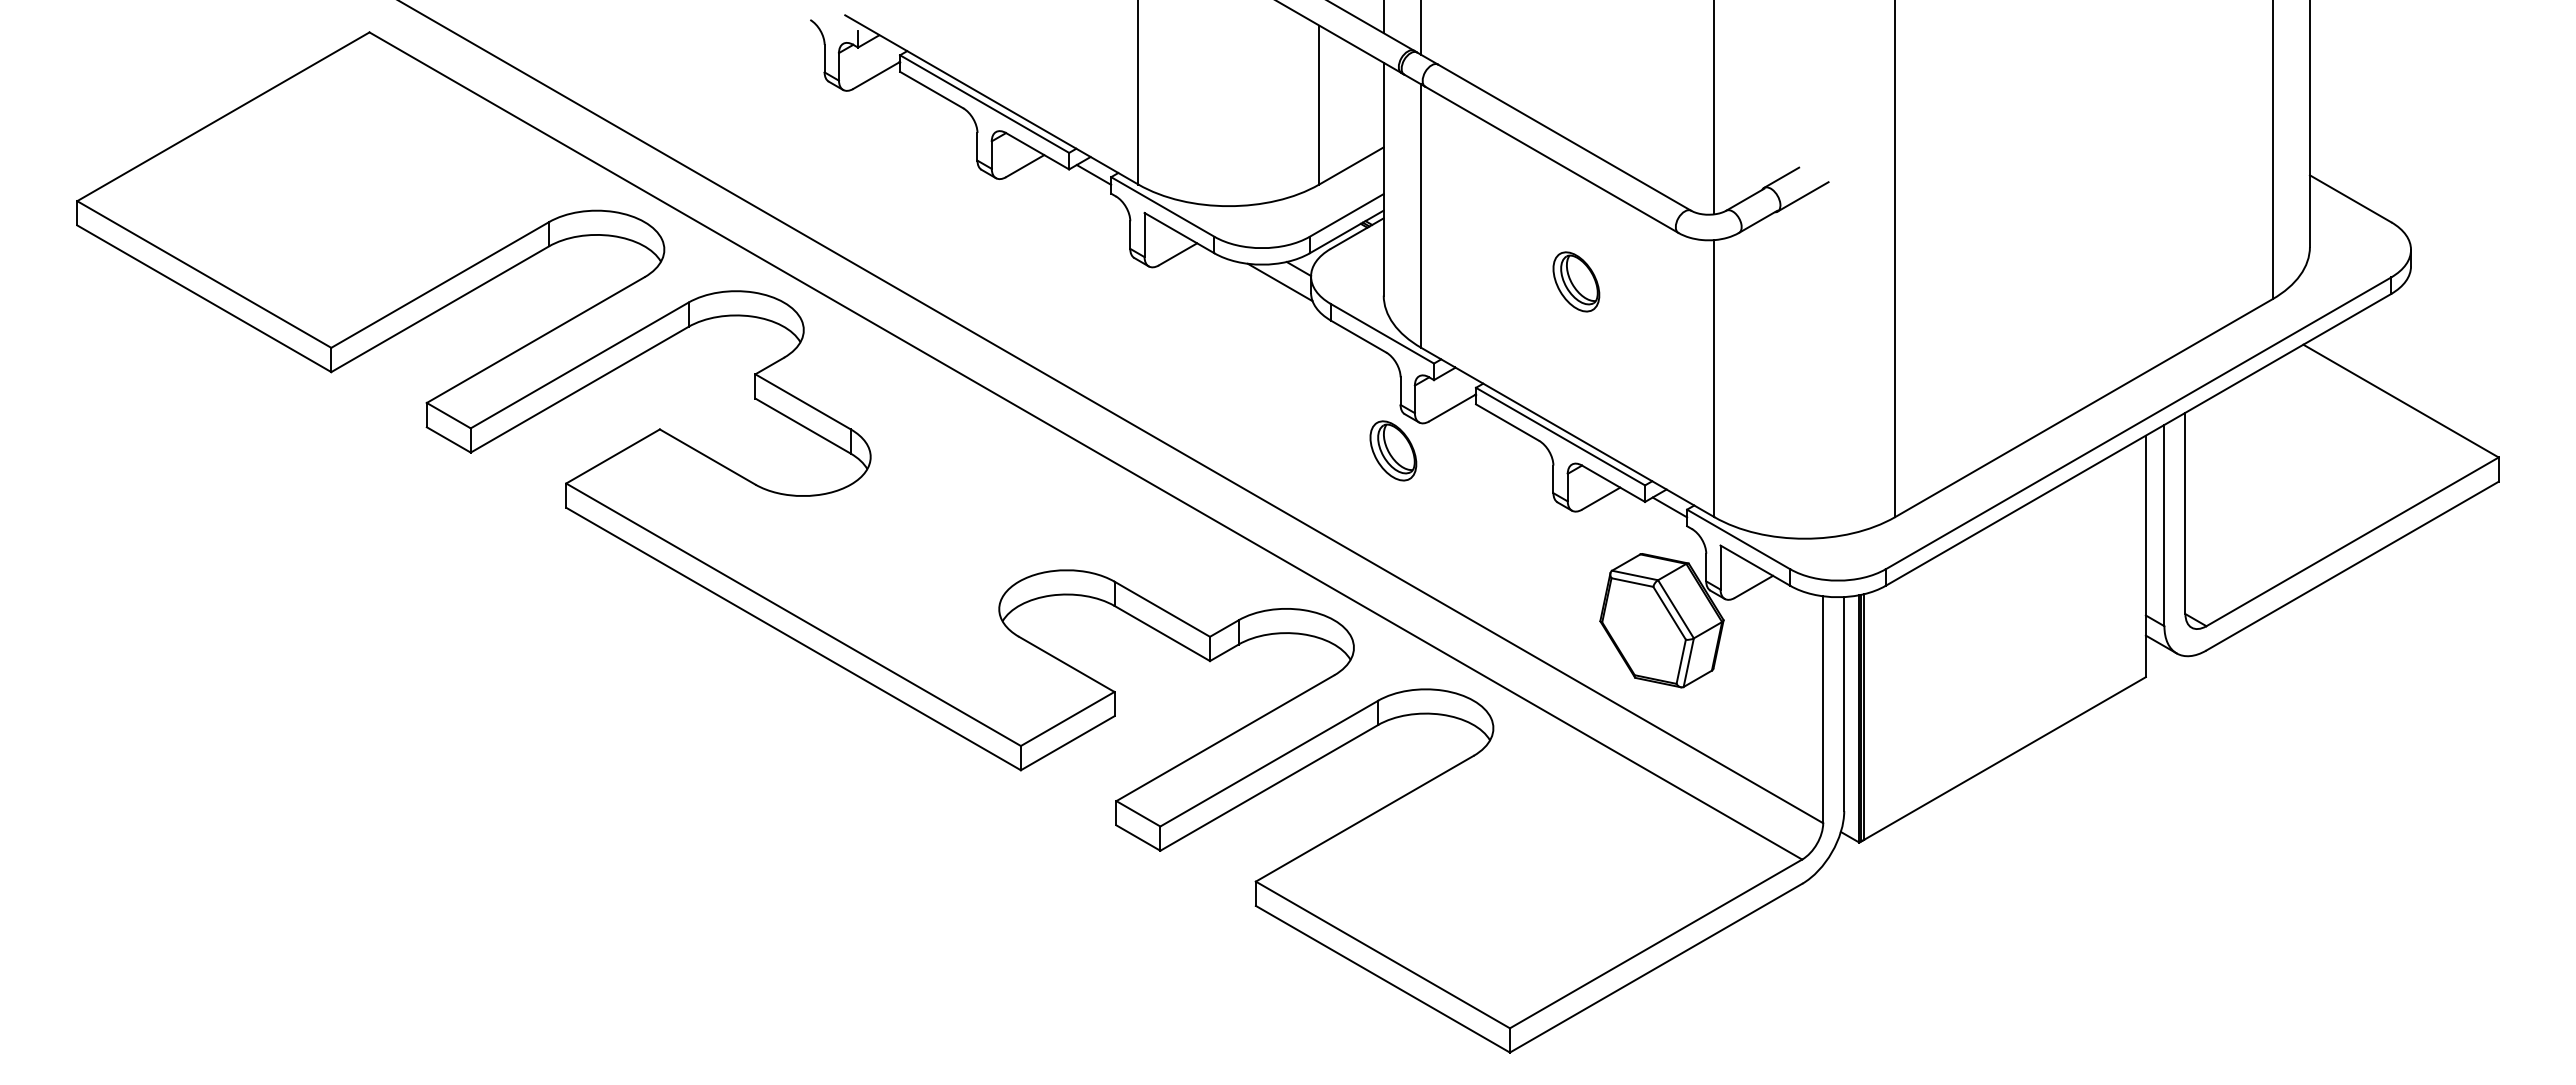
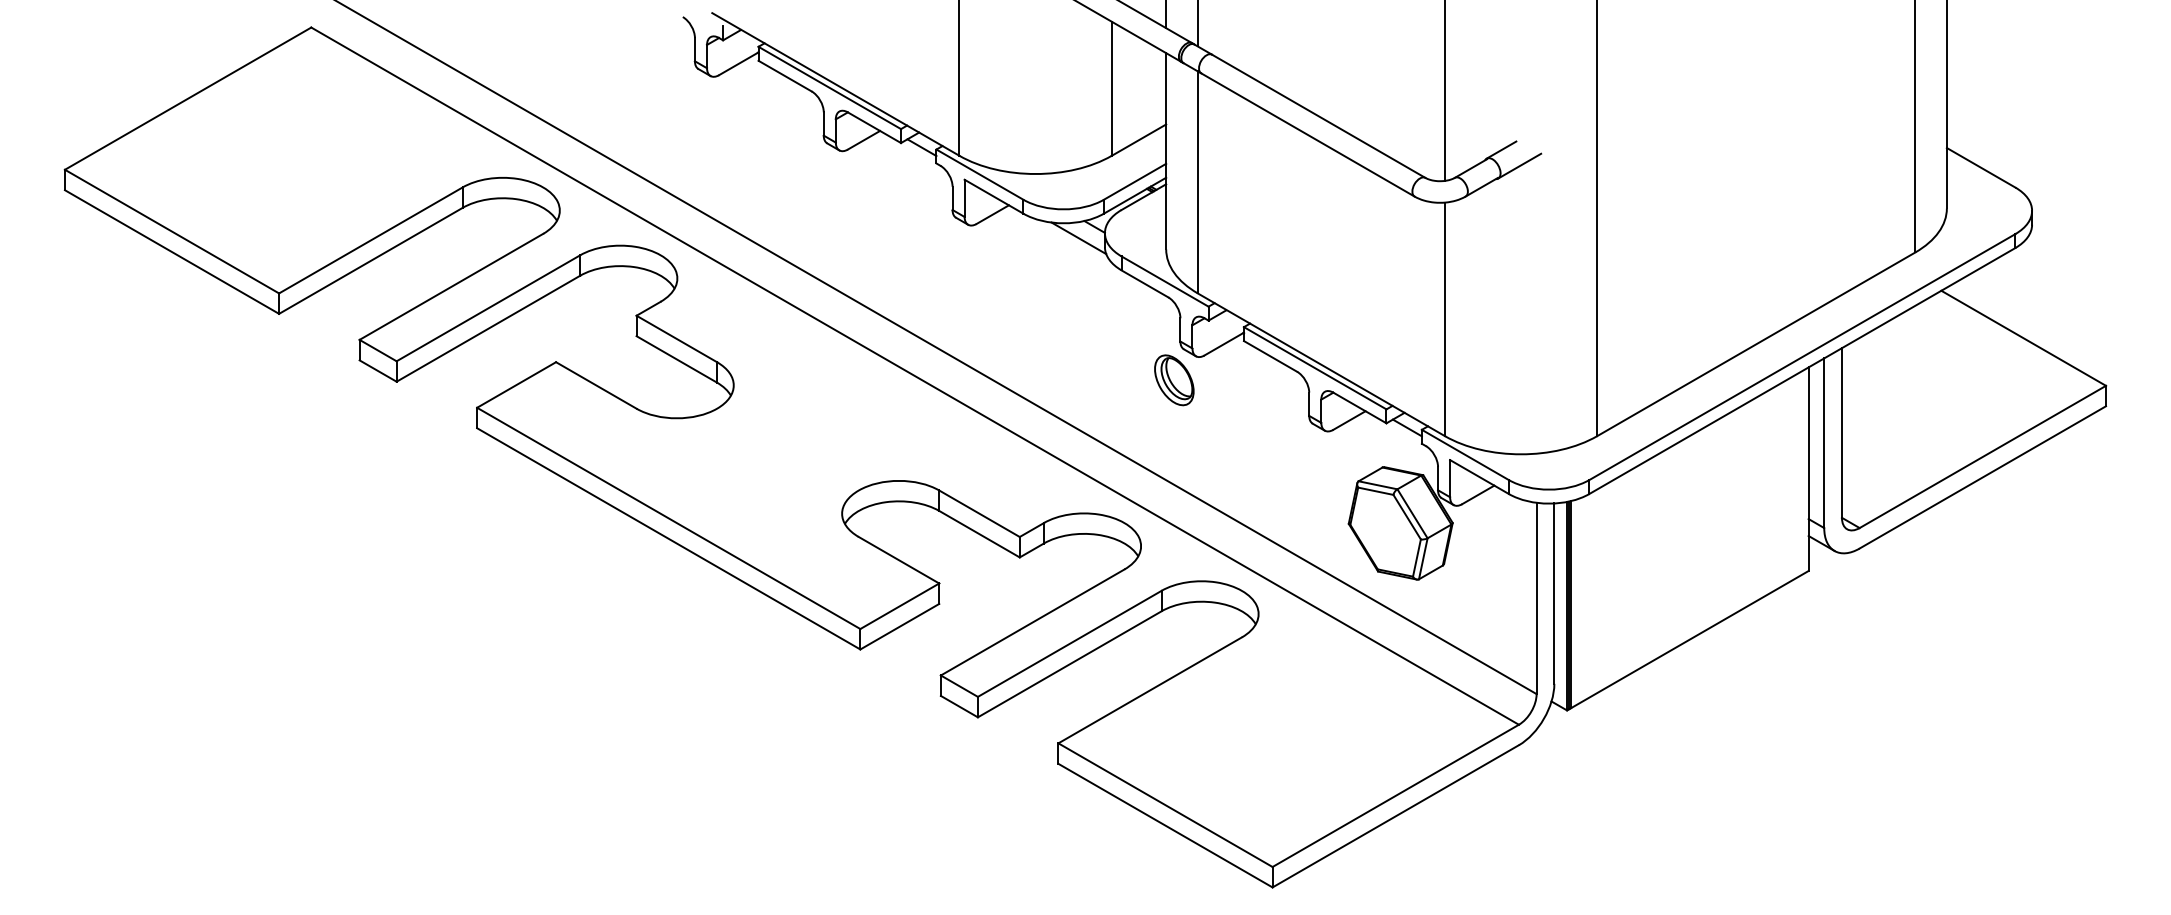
part: (1576, 281) -> (1328, 237), removed

